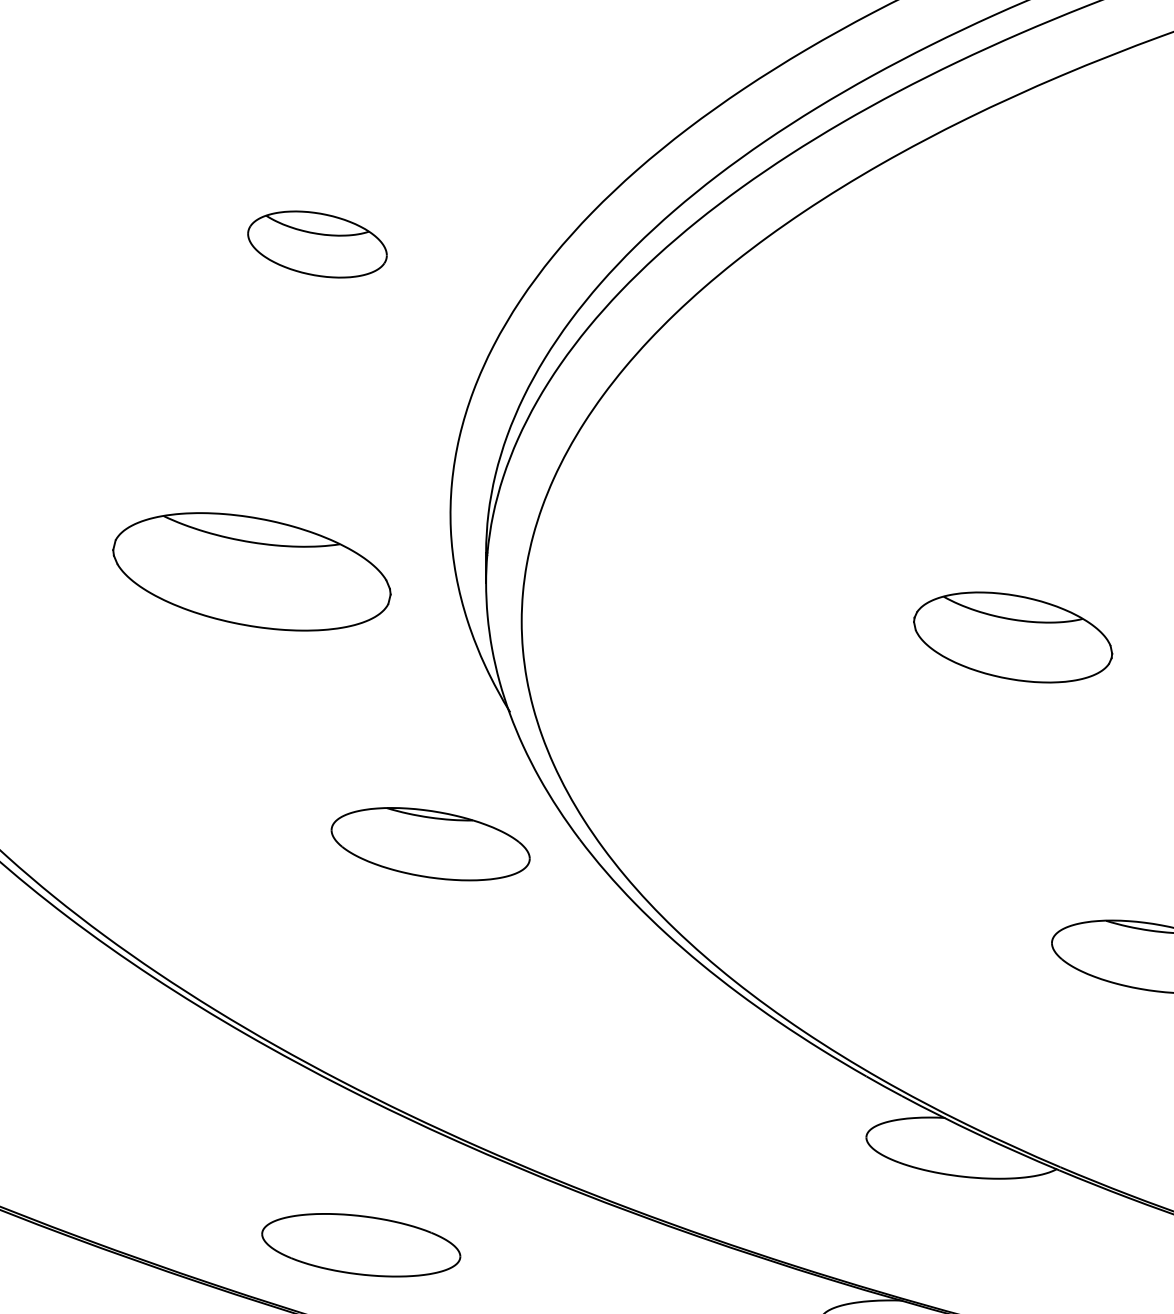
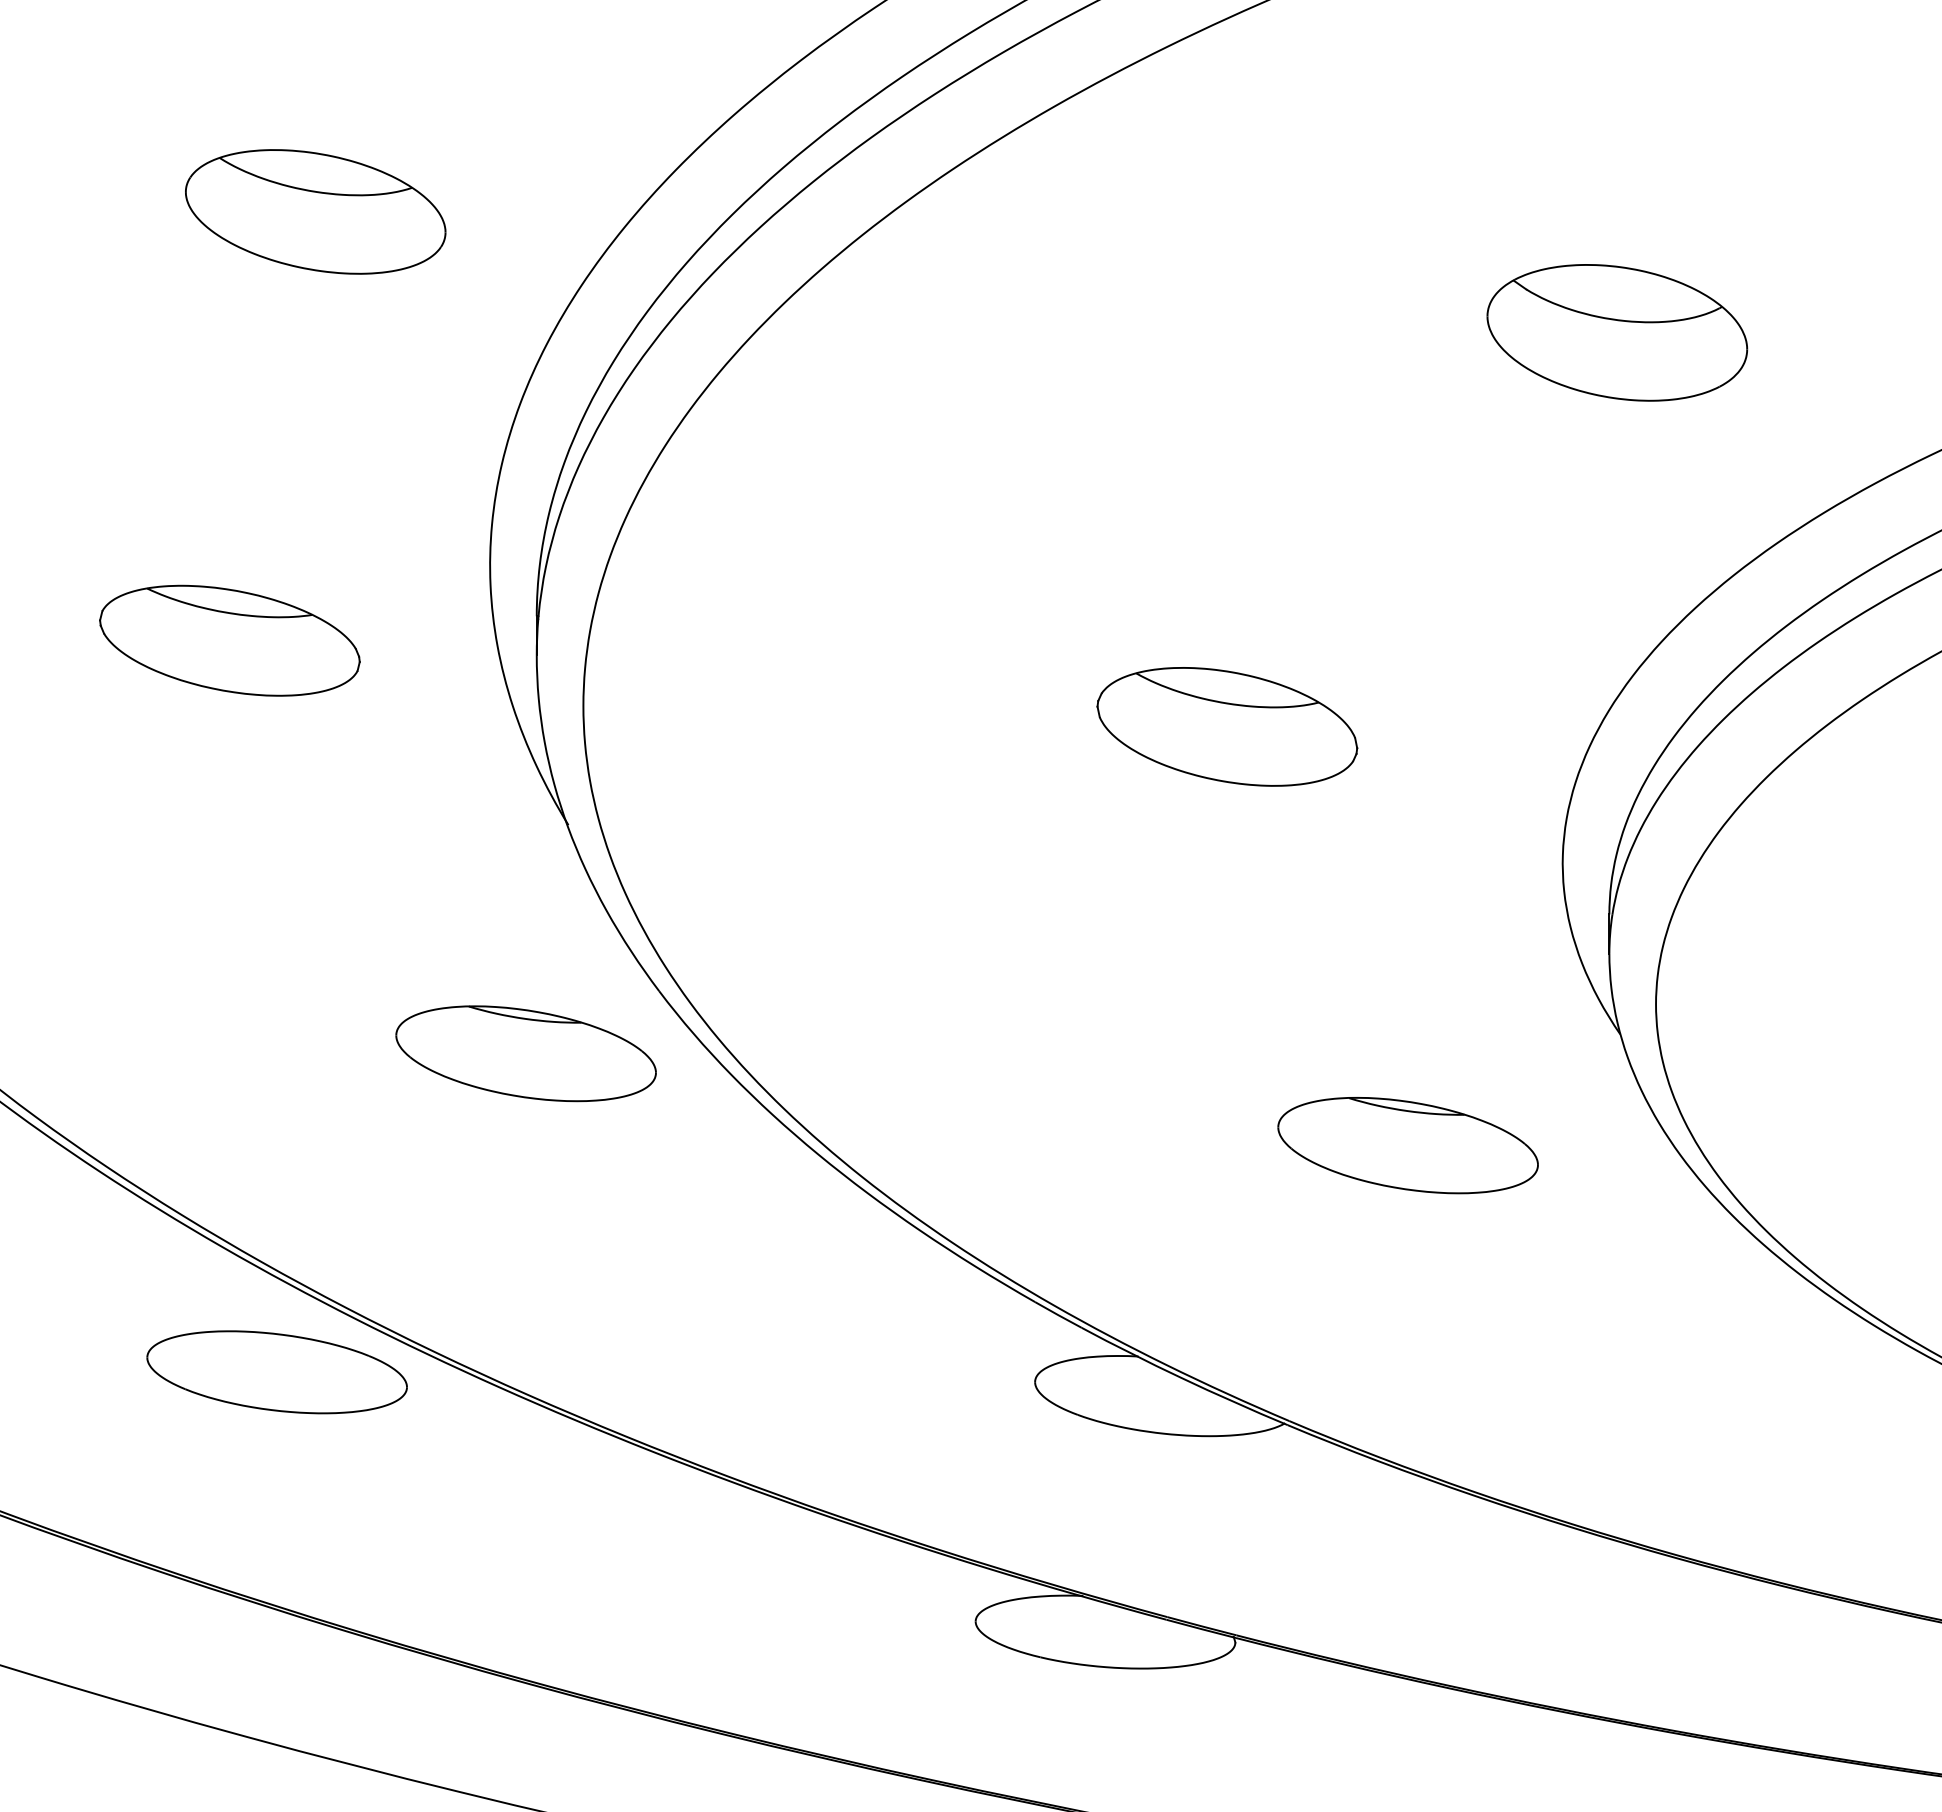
part: (317, 244) -> (315, 211), size x1.43
part: (251, 571) -> (229, 640), size x0.71
part: (430, 843) -> (525, 1053), moved
part: (360, 1245) -> (276, 1372), moved

